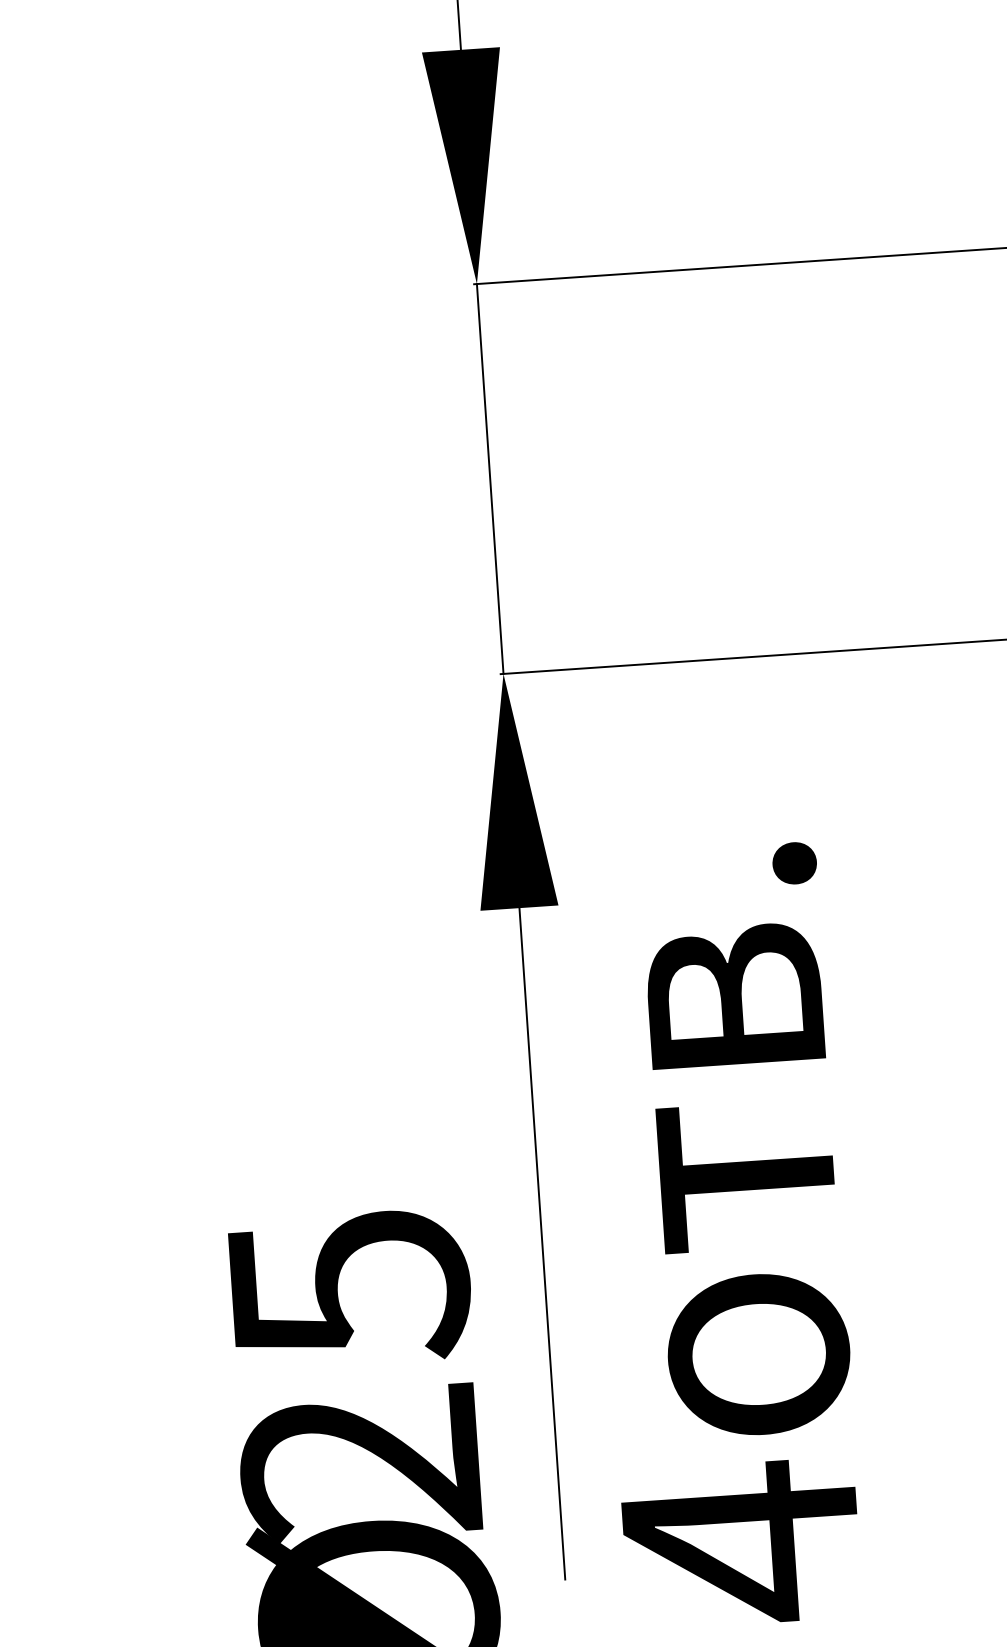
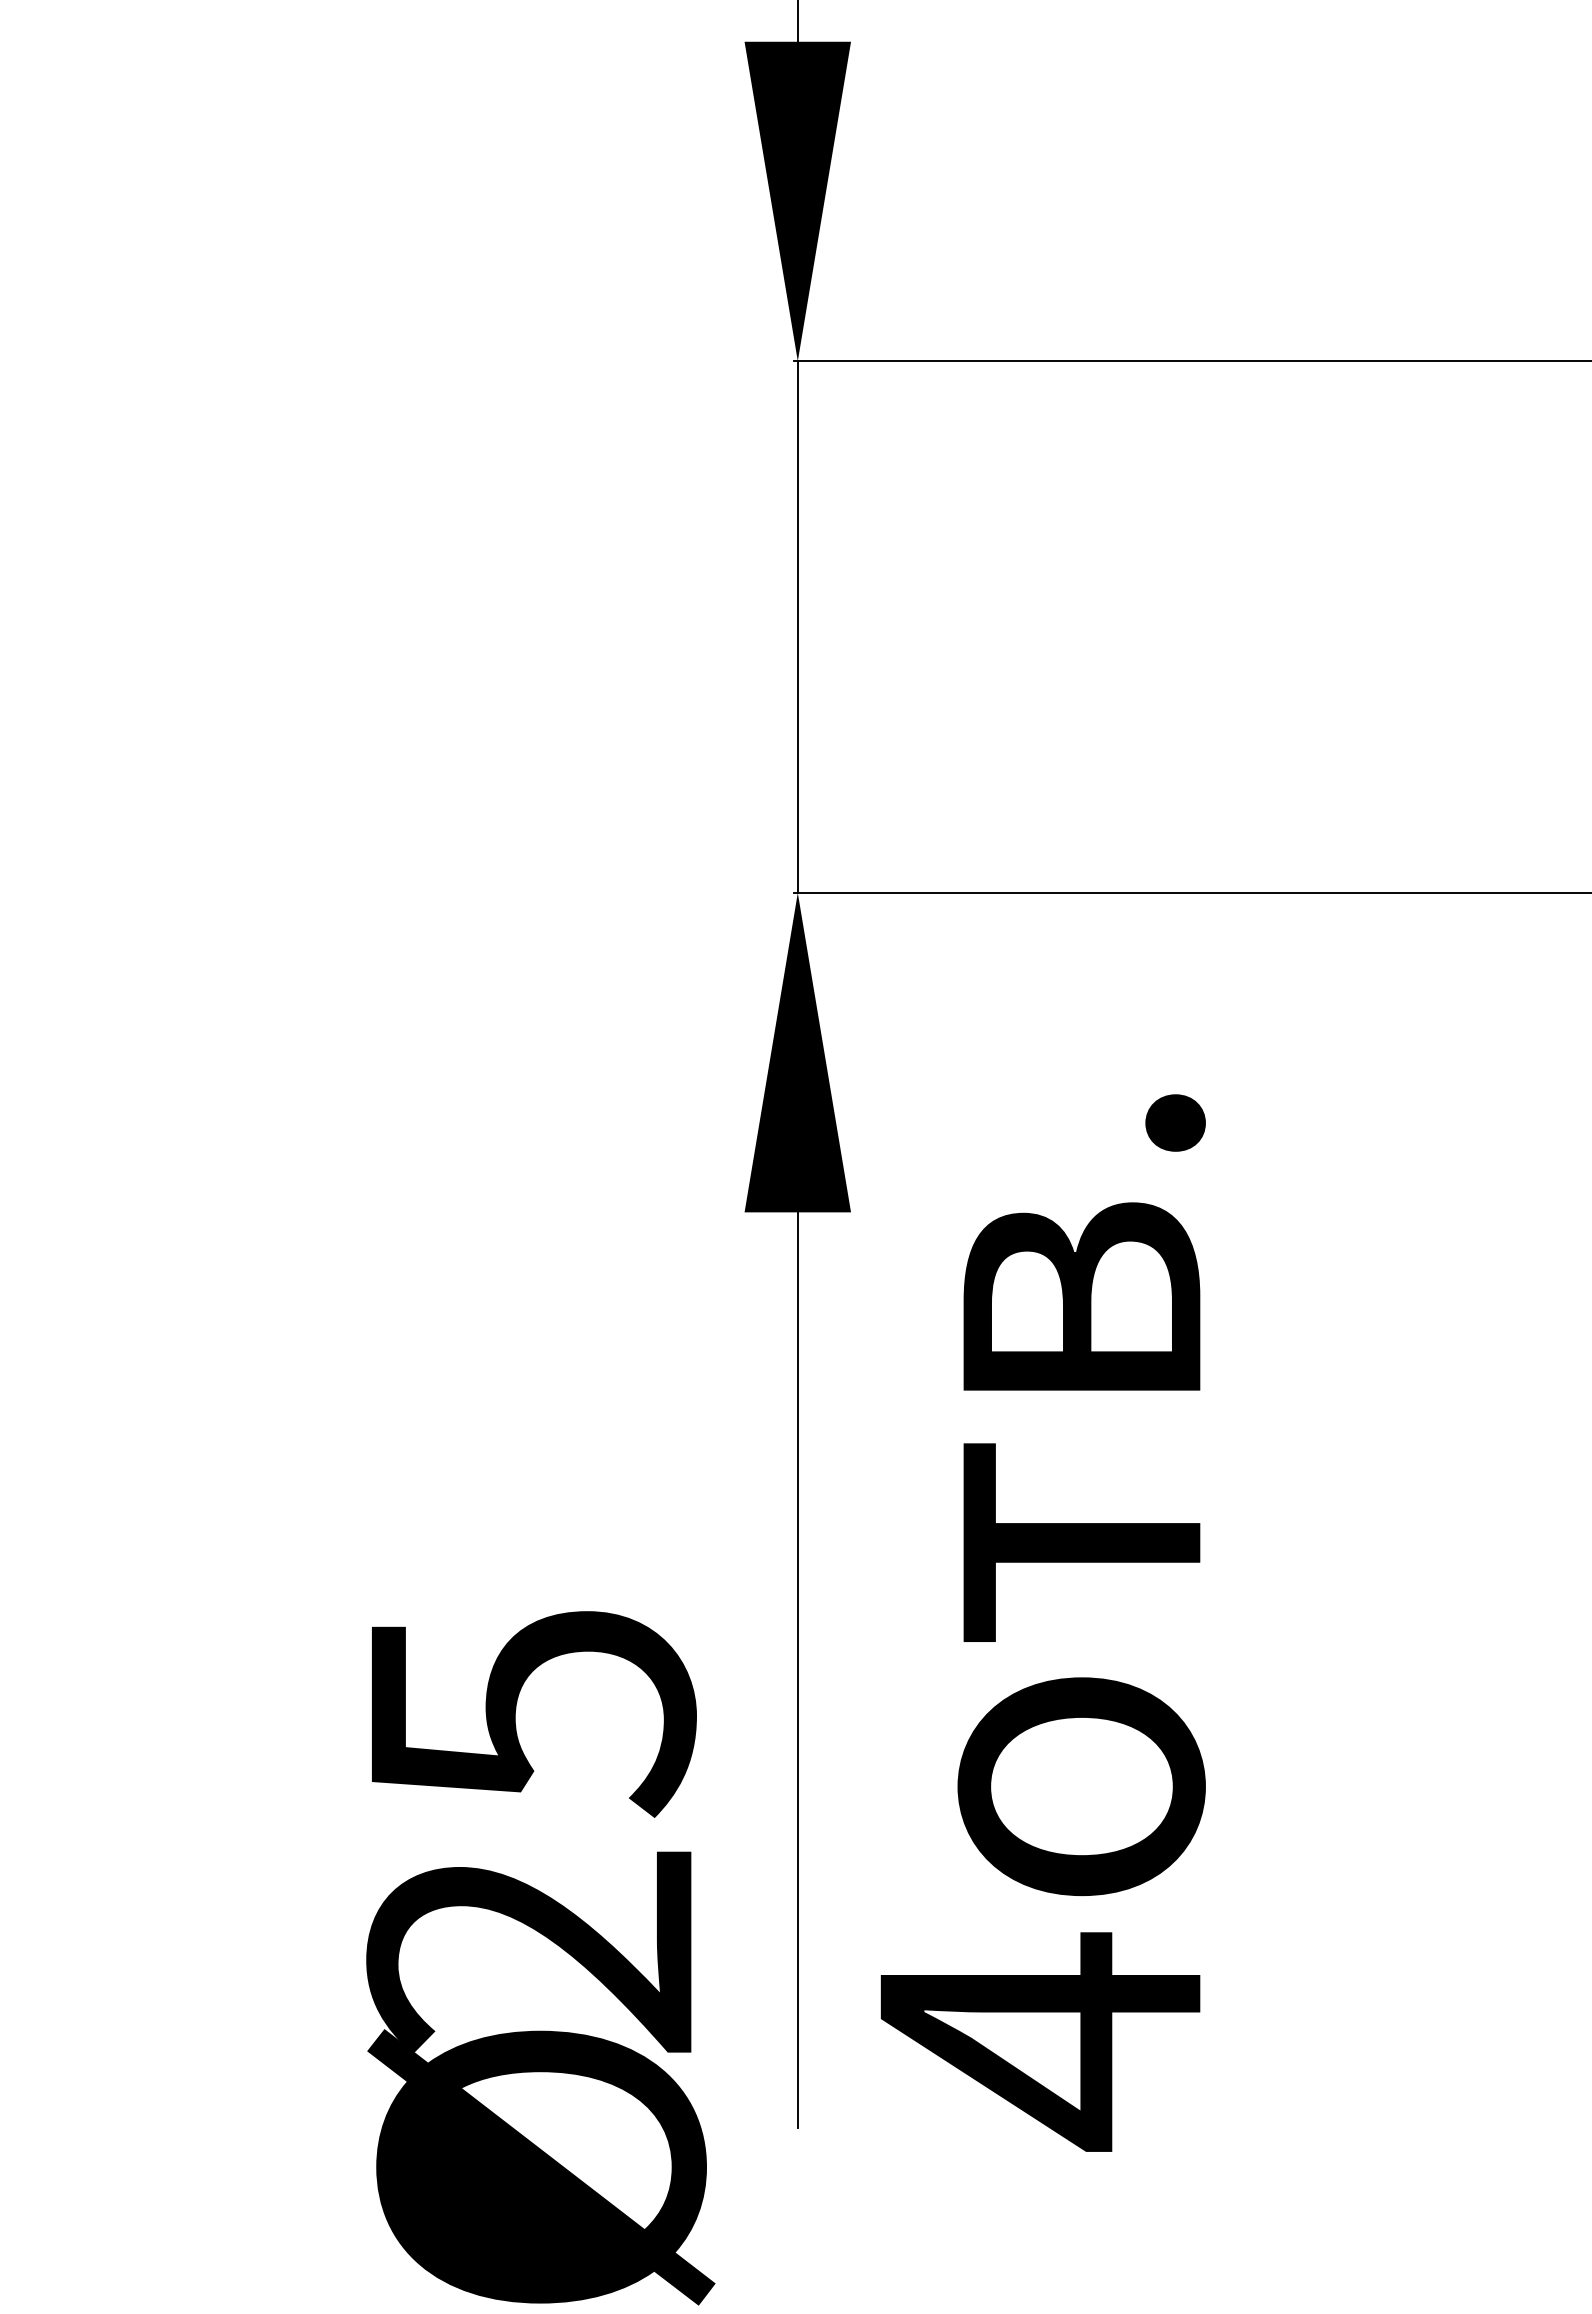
text: (722, 1236) -> (1042, 1622), moved

